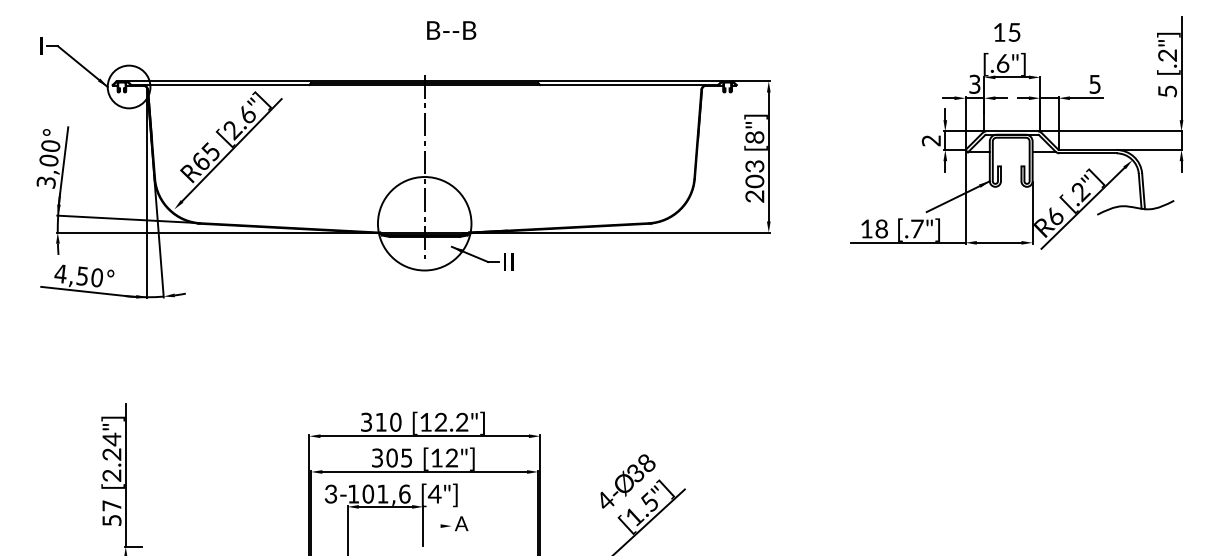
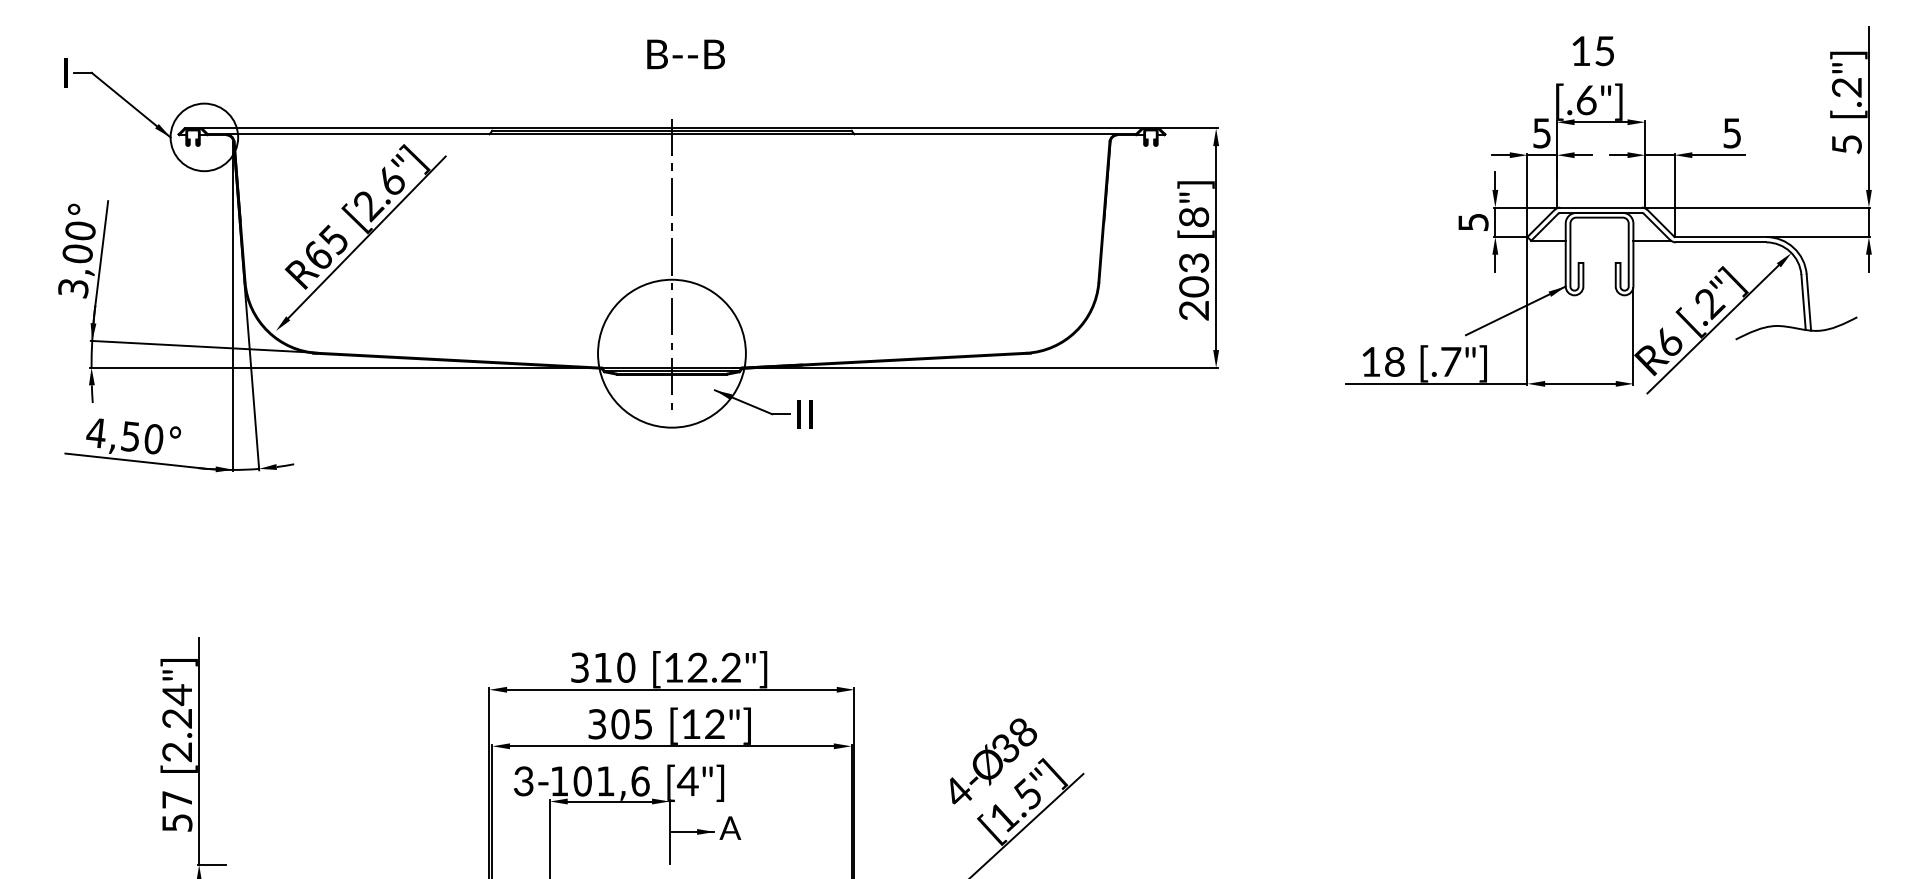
text: (451, 30) -> (685, 54), moved
text: (975, 83) -> (1543, 131), 3 -> 5
text: (931, 140) -> (1473, 222), 2 -> 5
line: (437, 526) -> (692, 832), added

